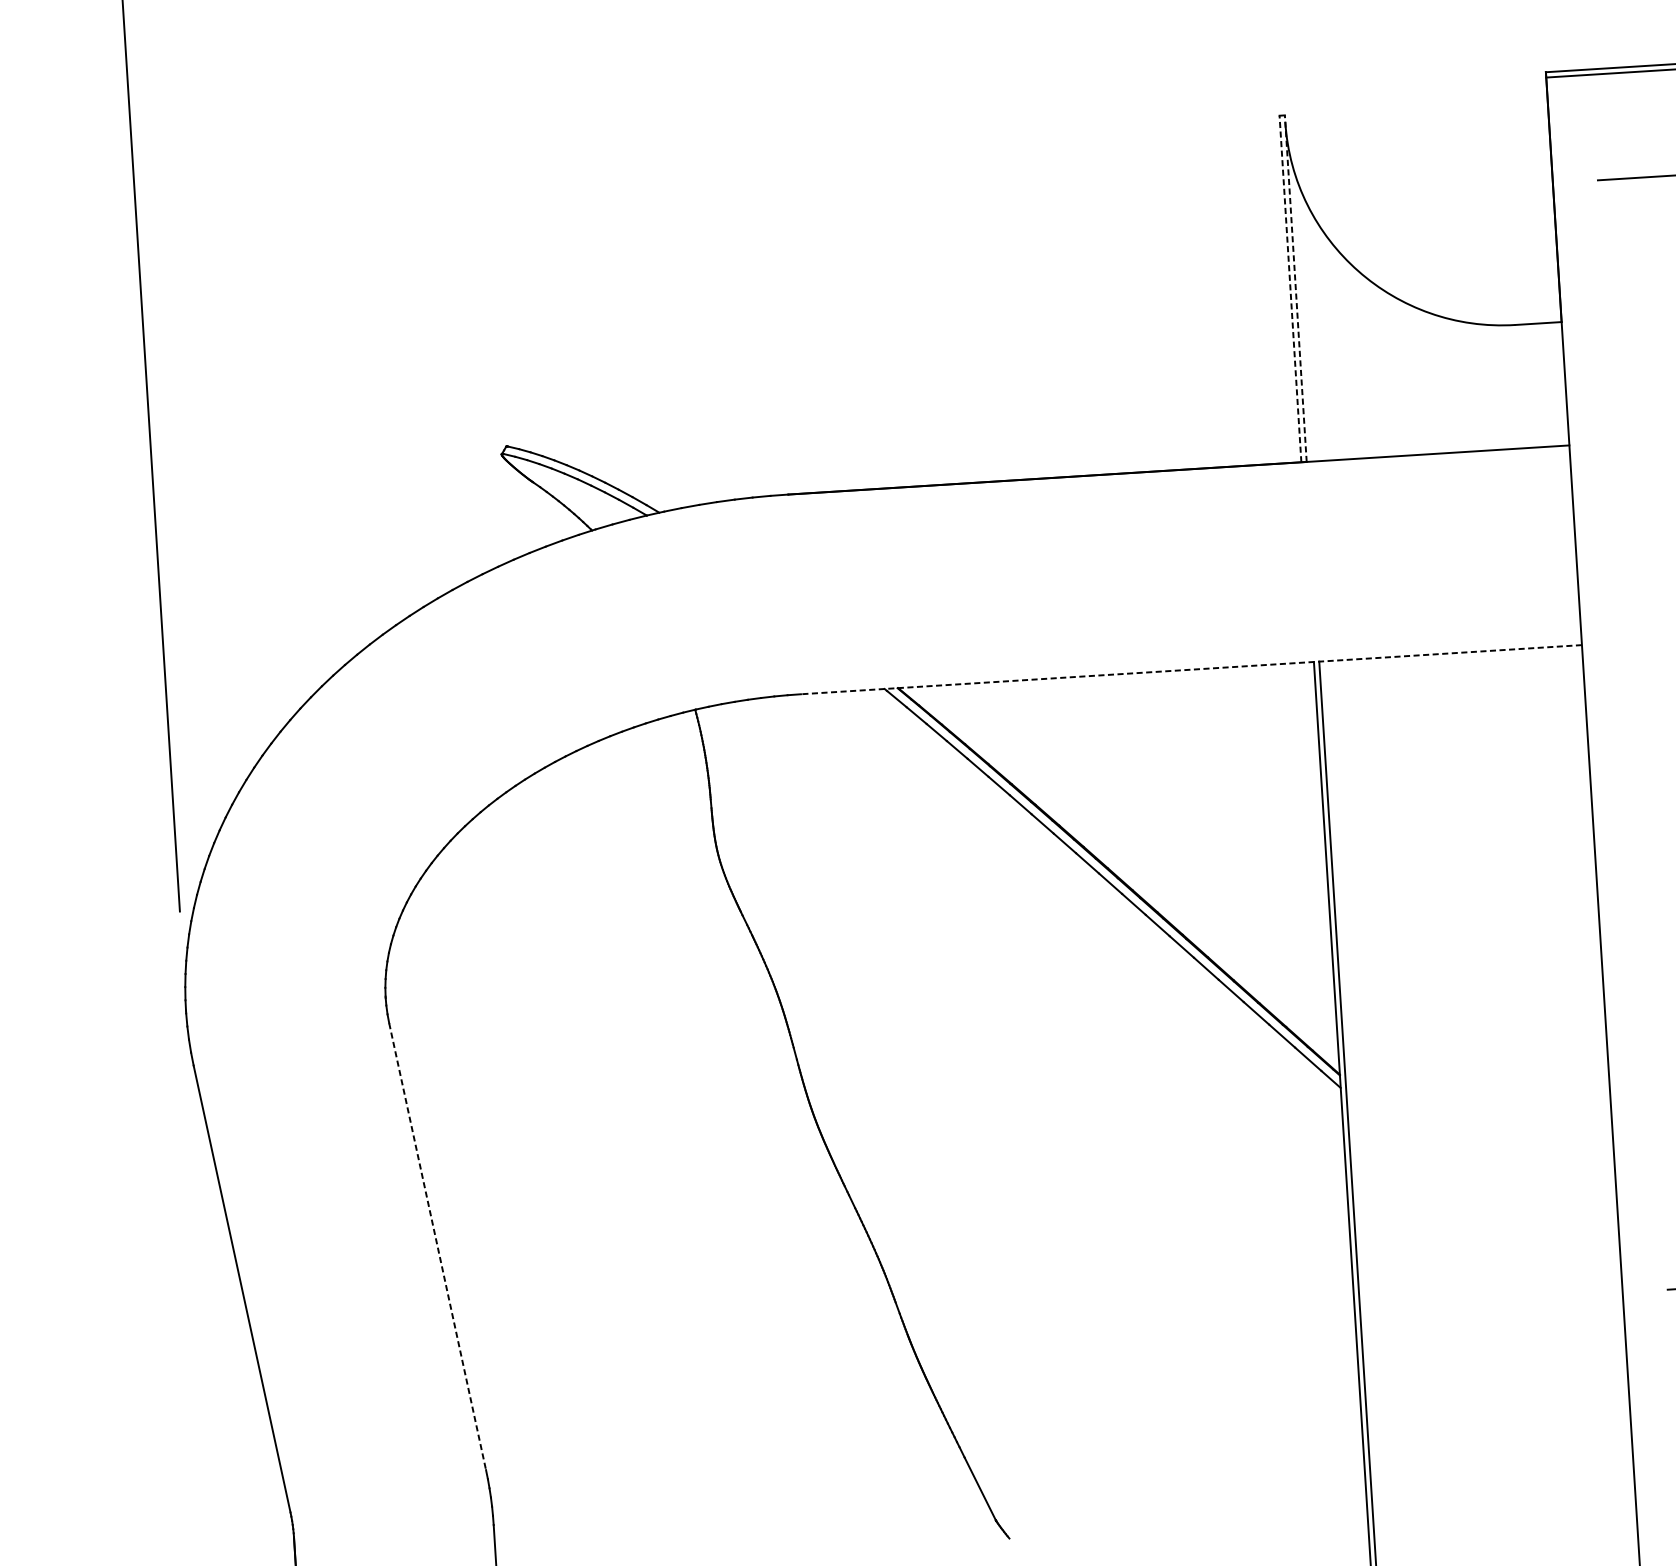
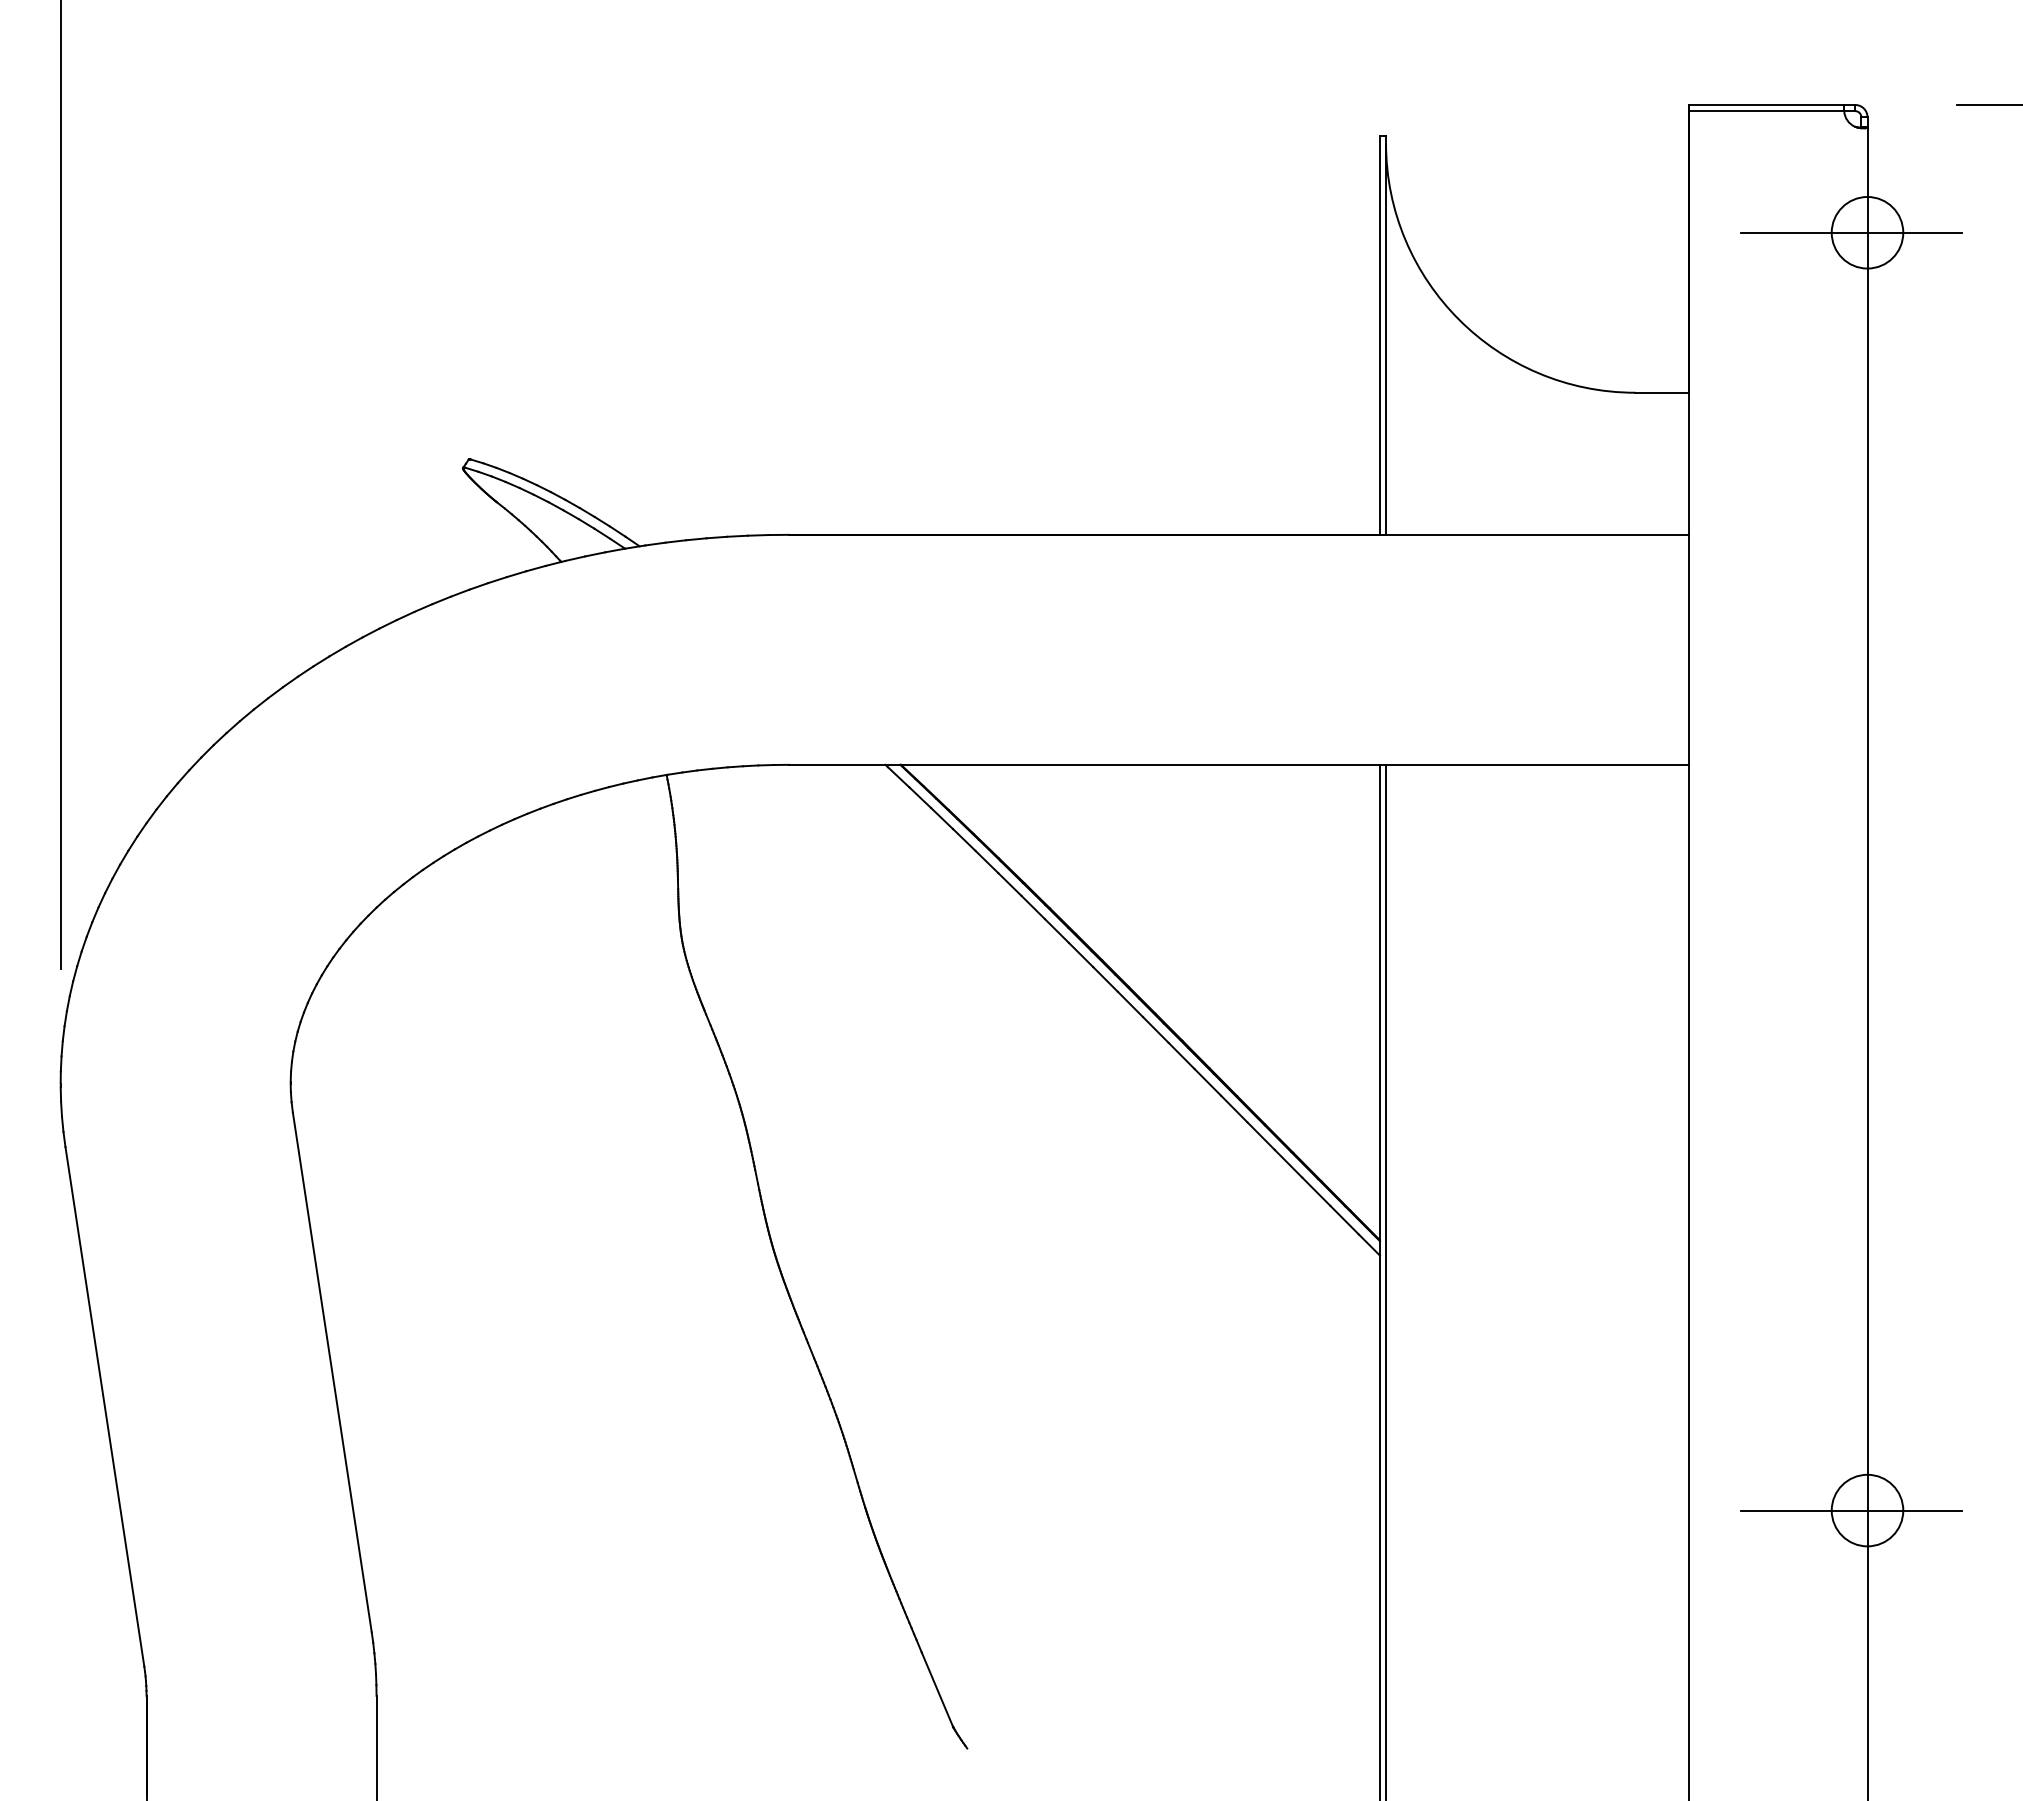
line: (1296, 288) -> (1386, 335), dashed -> solid
line: (1290, 289) -> (1379, 335), dashed -> solid
line: (1191, 669) -> (1238, 764), dashed -> solid
line: (437, 1246) -> (332, 1372), dashed -> solid

